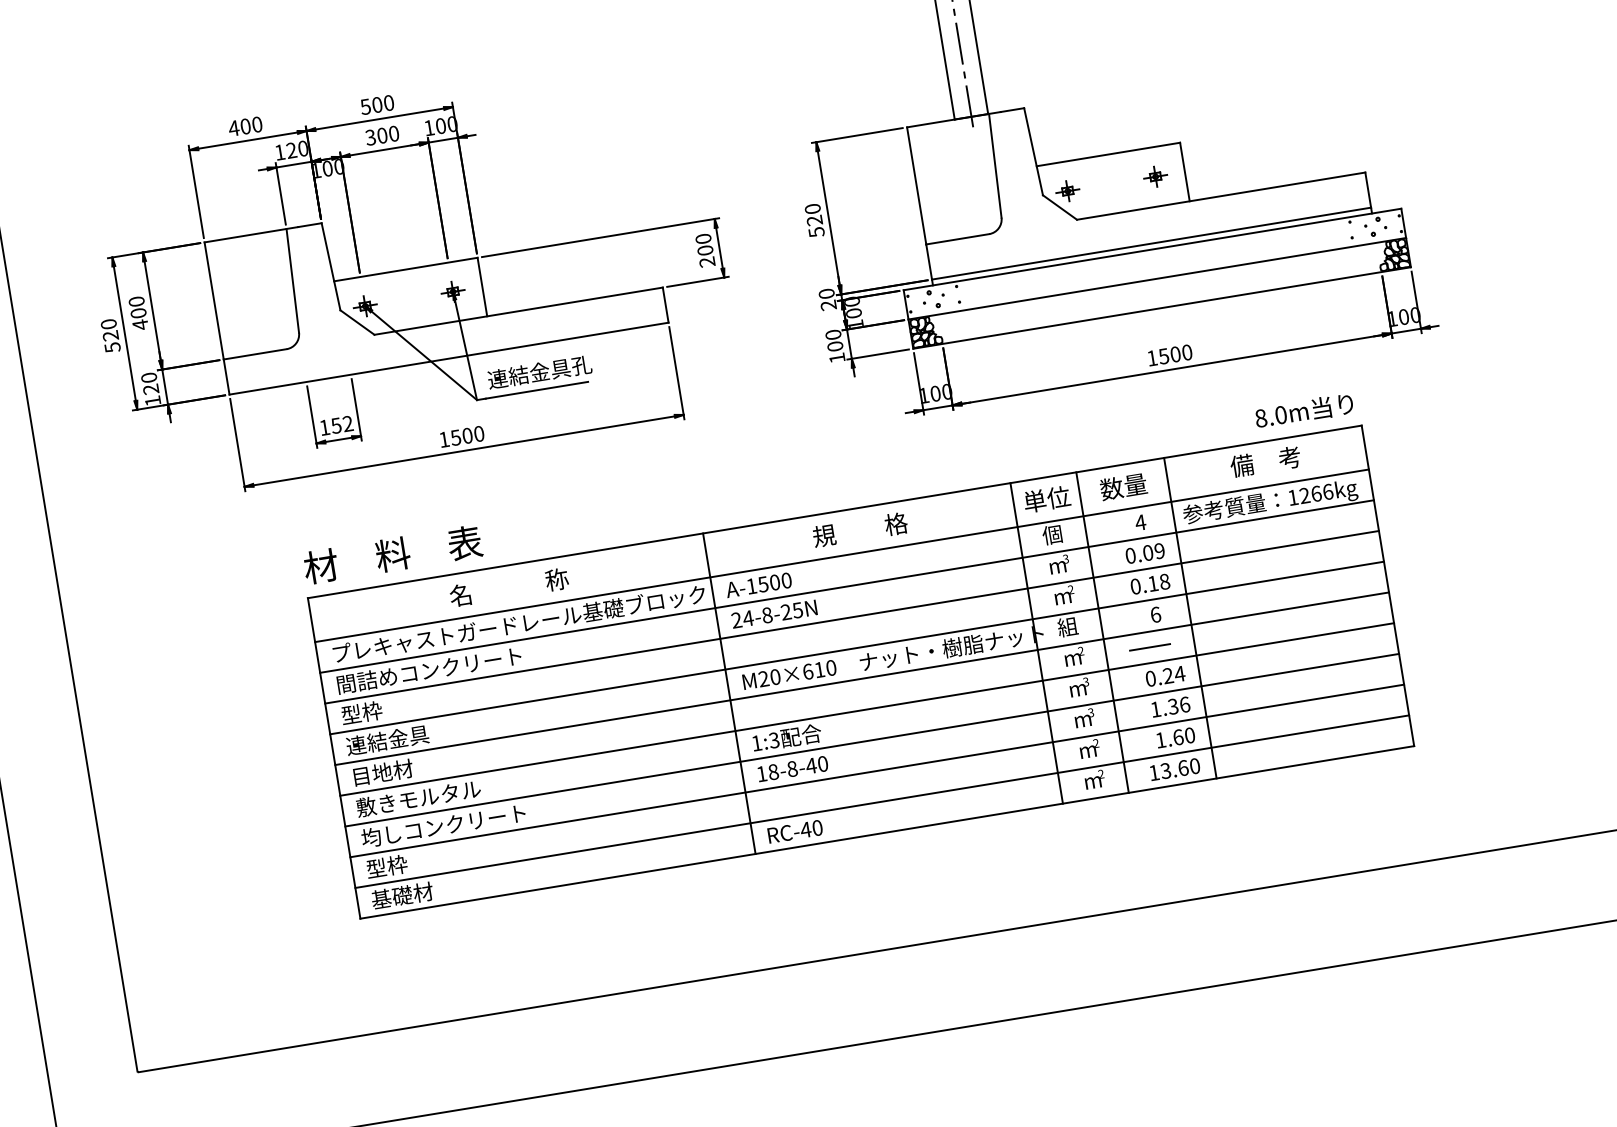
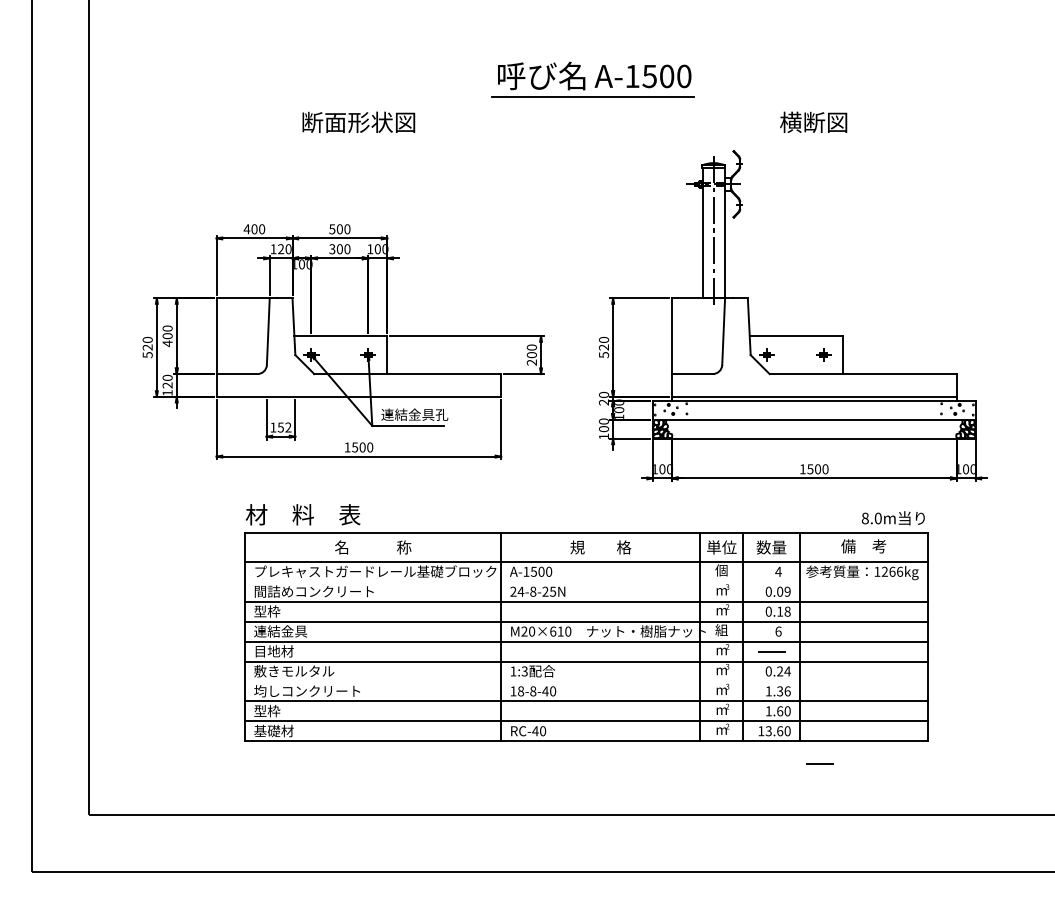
line: (846, 586) -> (586, 581), removed
line: (872, 740) -> (586, 681), removed
line: (1252, 807) -> (819, 763), added

